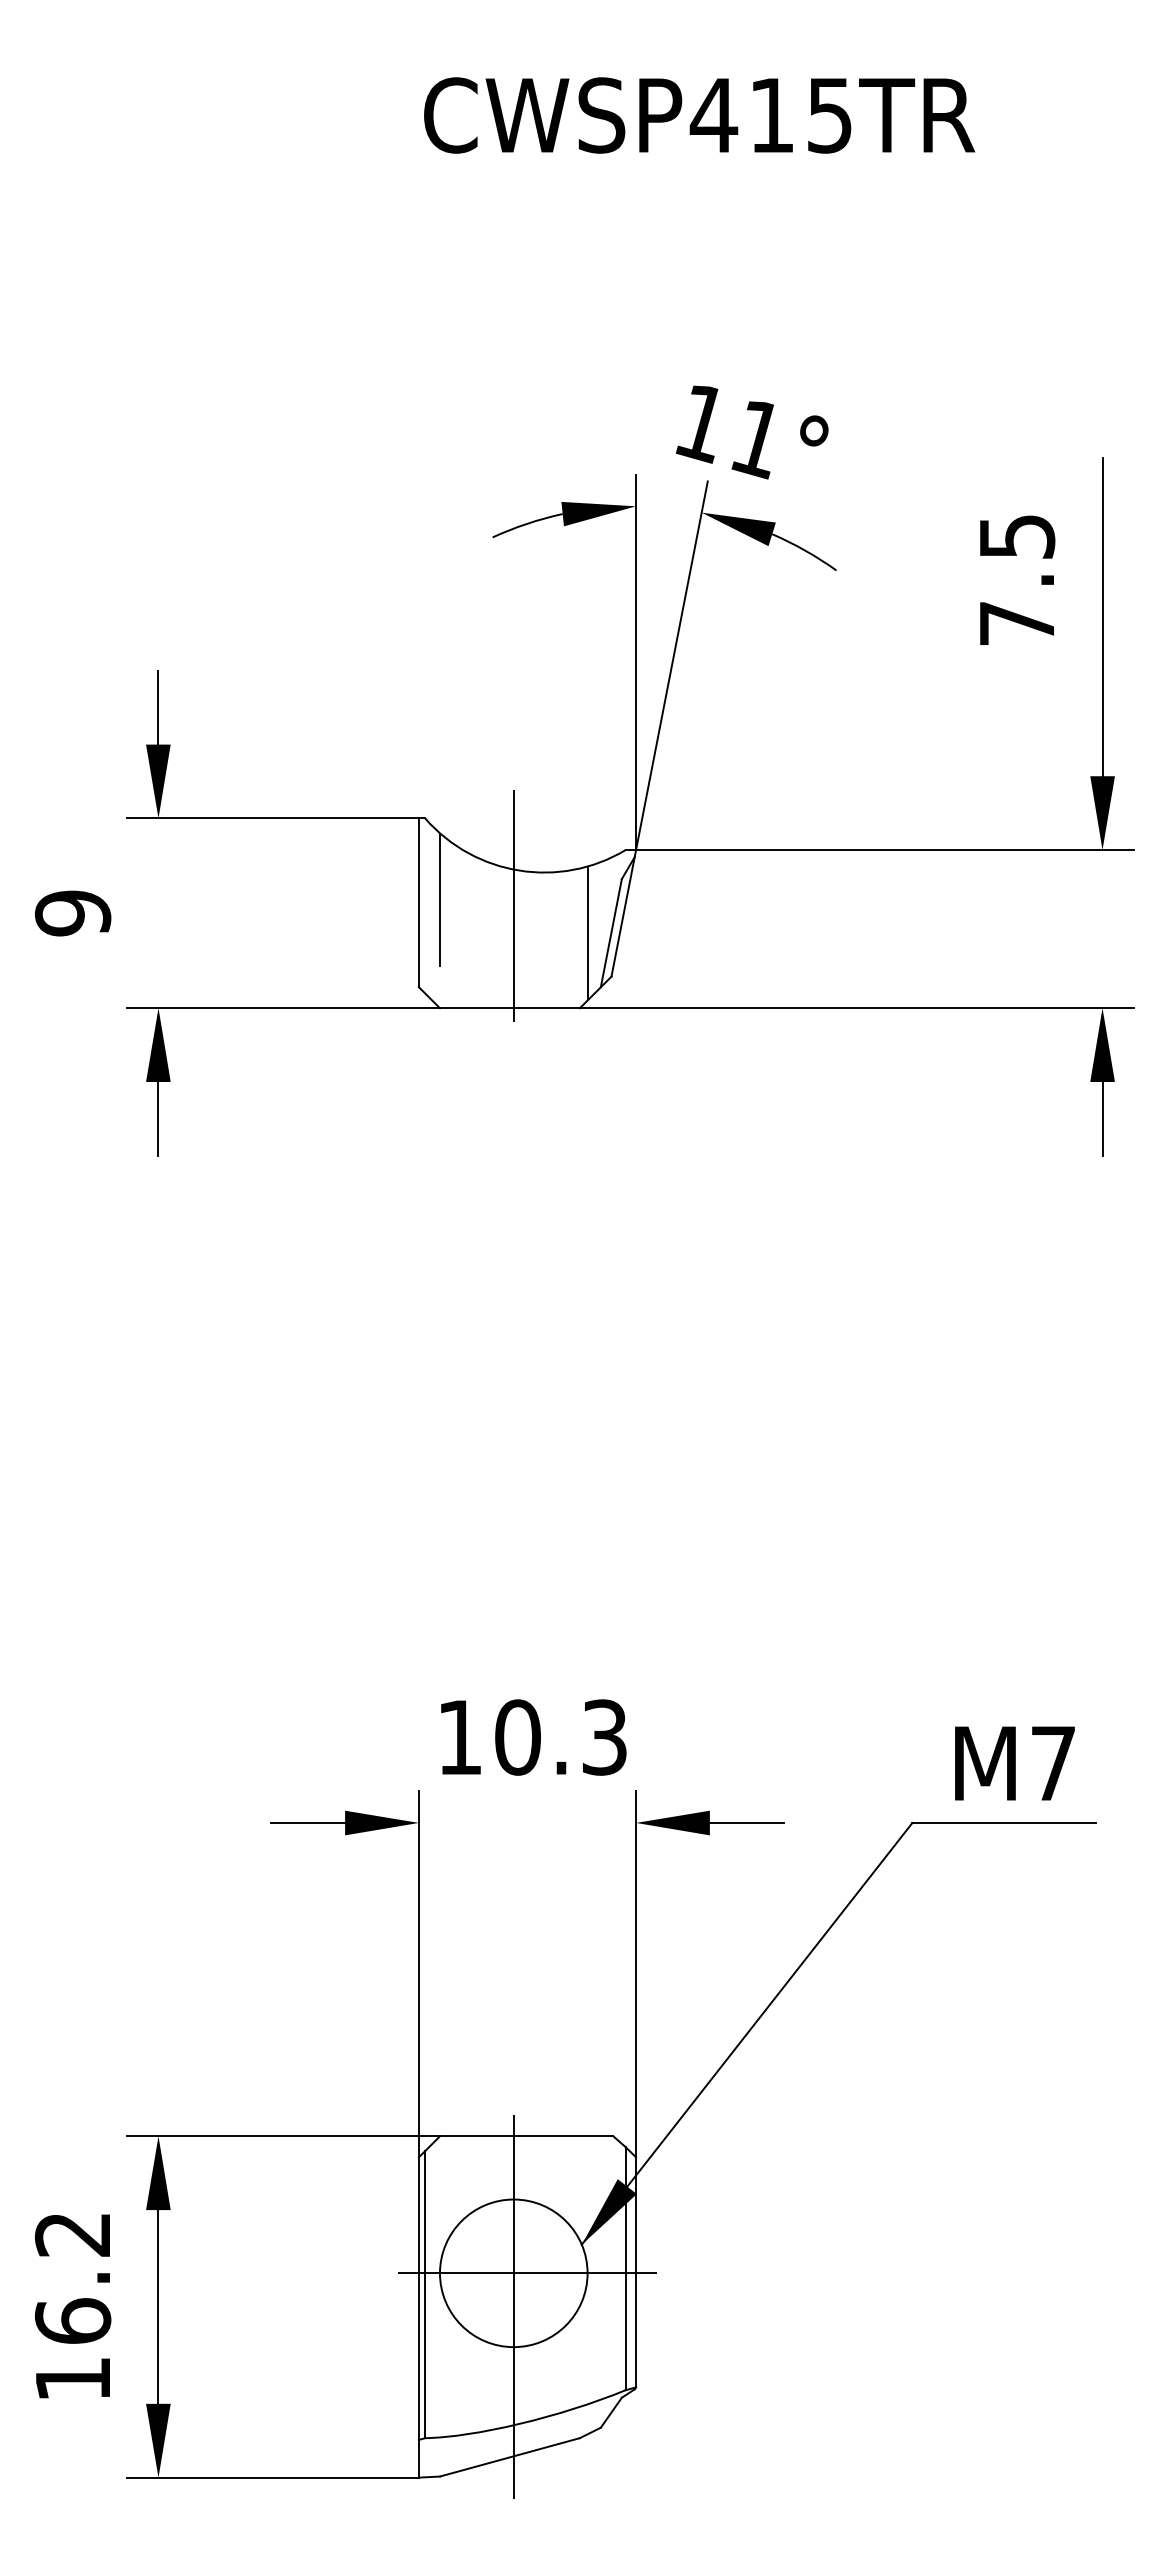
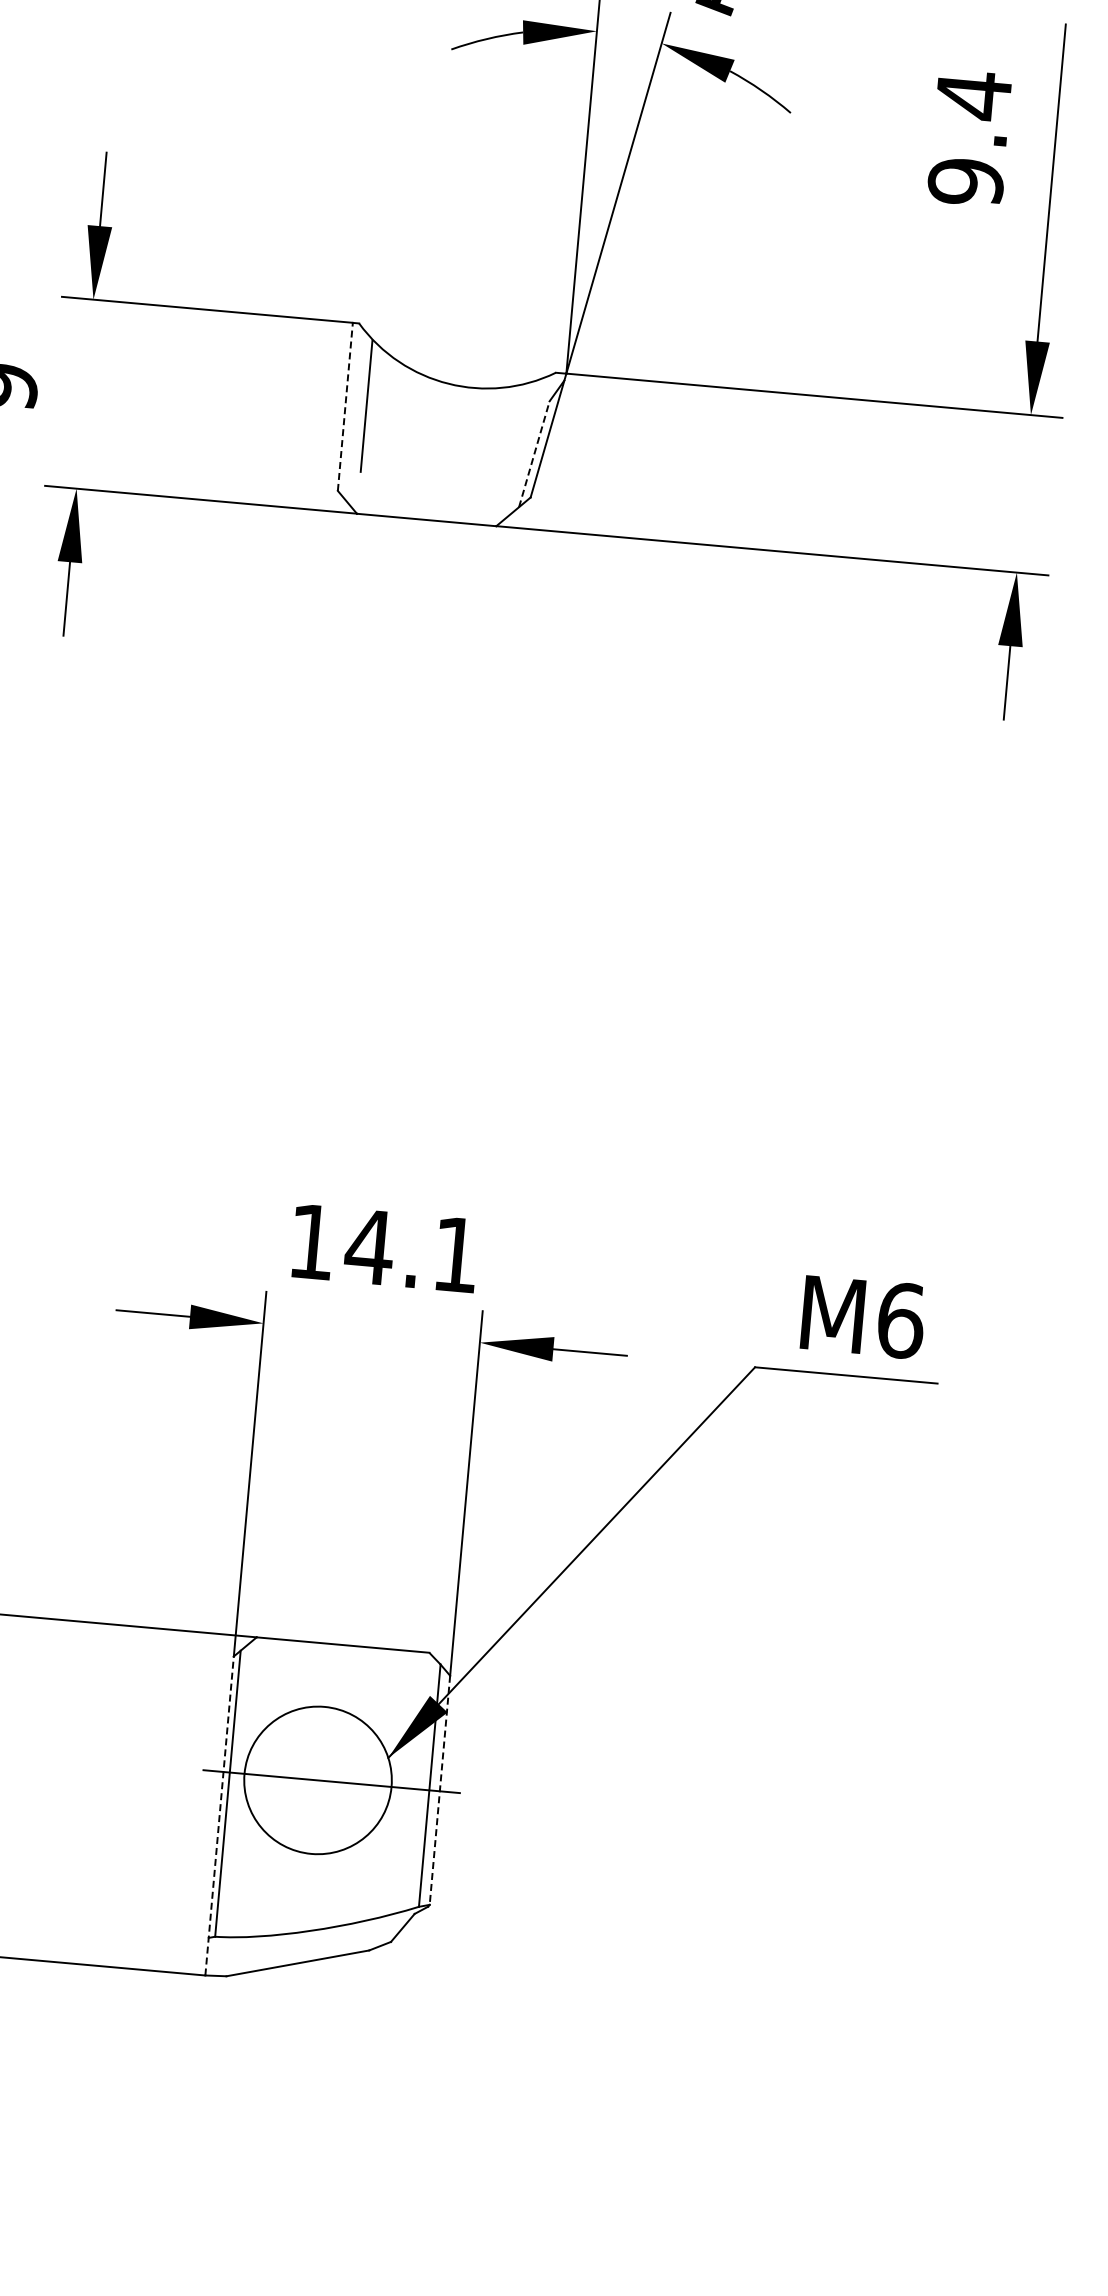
text: (1016, 579) -> (969, 137), 7.5 -> 9.4
line: (418, 902) -> (344, 406), solid -> dashed
line: (513, 905) -> (439, 417), removed
line: (611, 932) -> (534, 453), solid -> dashed
line: (587, 933) -> (510, 452), removed
text: (559, 1737) -> (411, 1250), 10.3 -> 14.1
text: (1053, 1763) -> (900, 1320), M7 -> M6
line: (636, 2272) -> (440, 1790), solid -> dashed
line: (513, 2306) -> (314, 1813), removed
line: (418, 2317) -> (219, 1815), solid -> dashed

